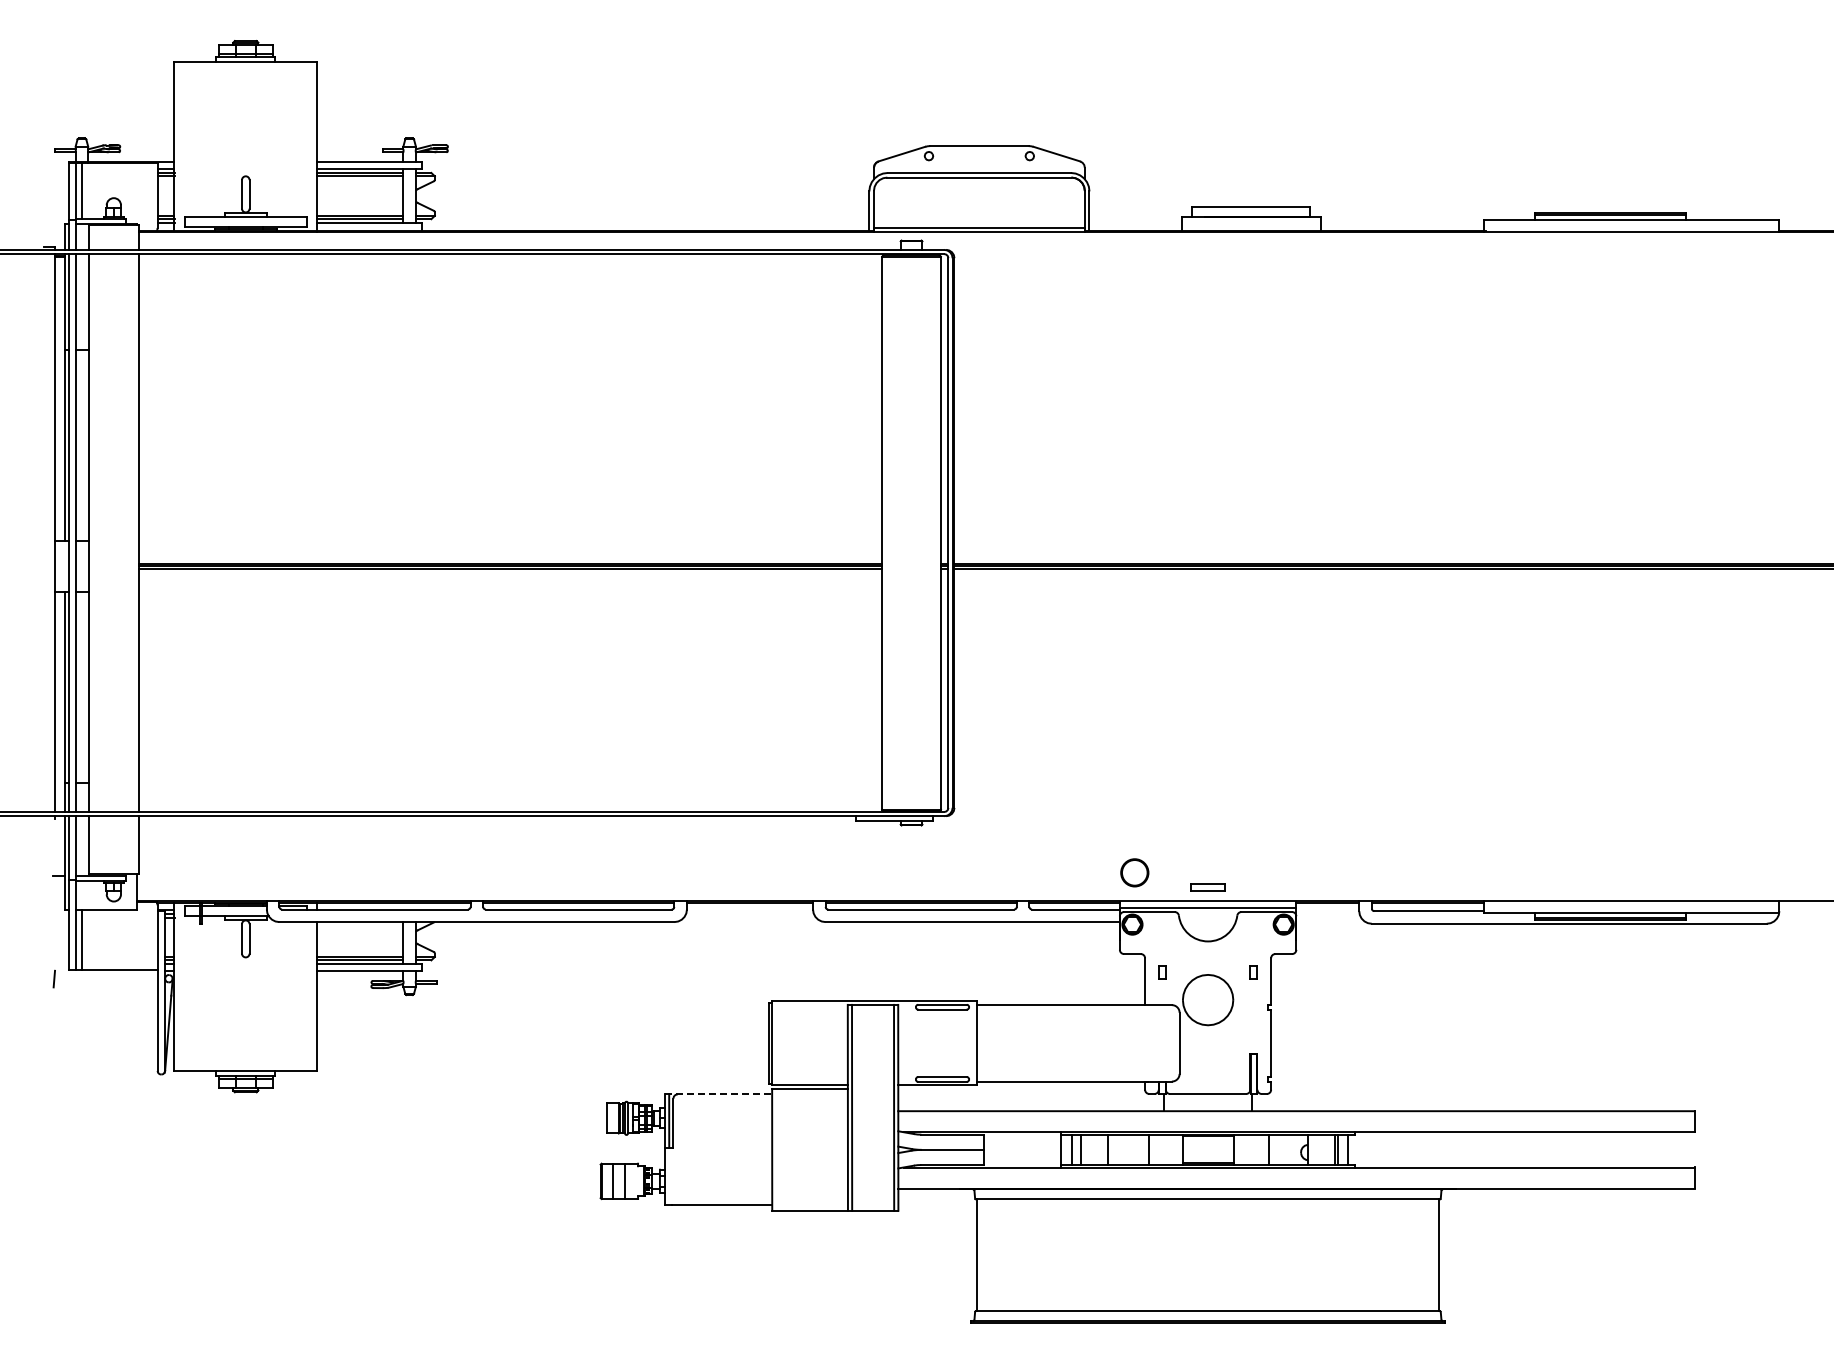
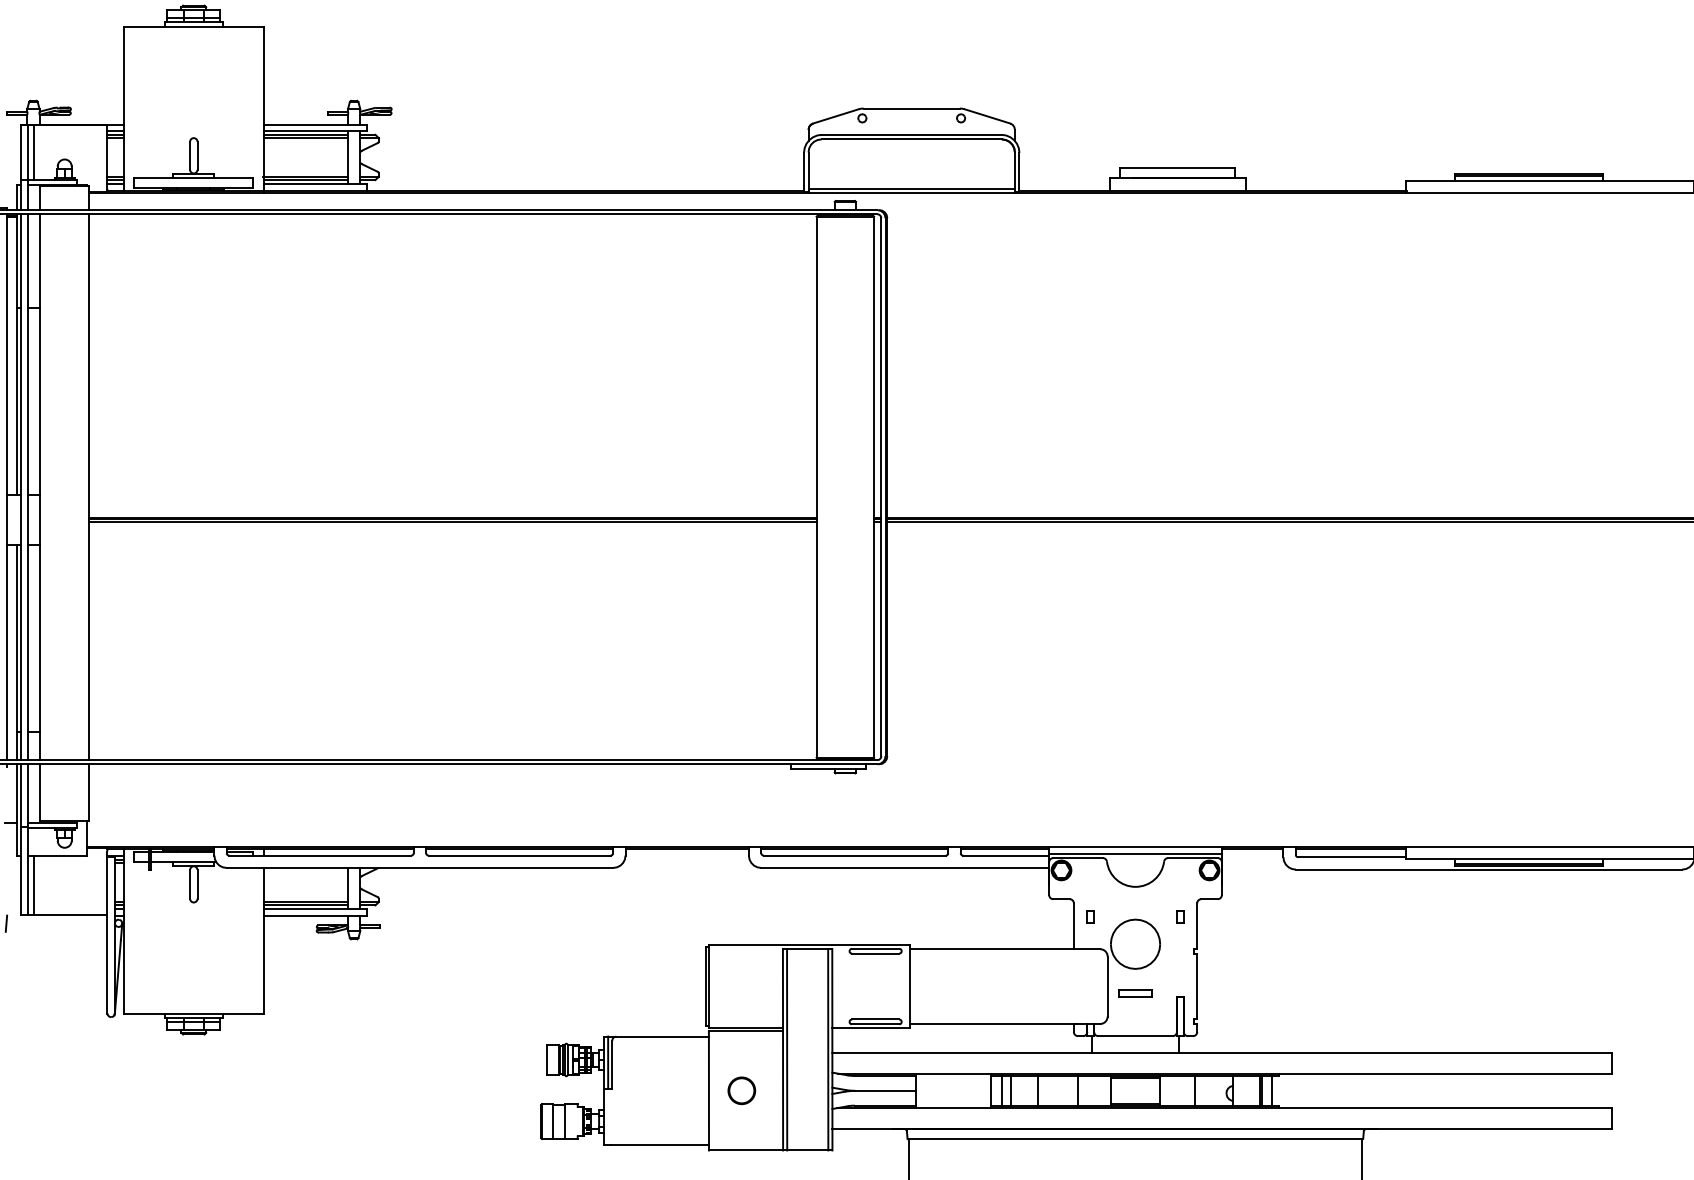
circle: (1134, 872) -> (741, 1090), moved
part: (1207, 887) -> (1134, 993), moved
line: (718, 1094) -> (656, 1036), dashed -> solid

